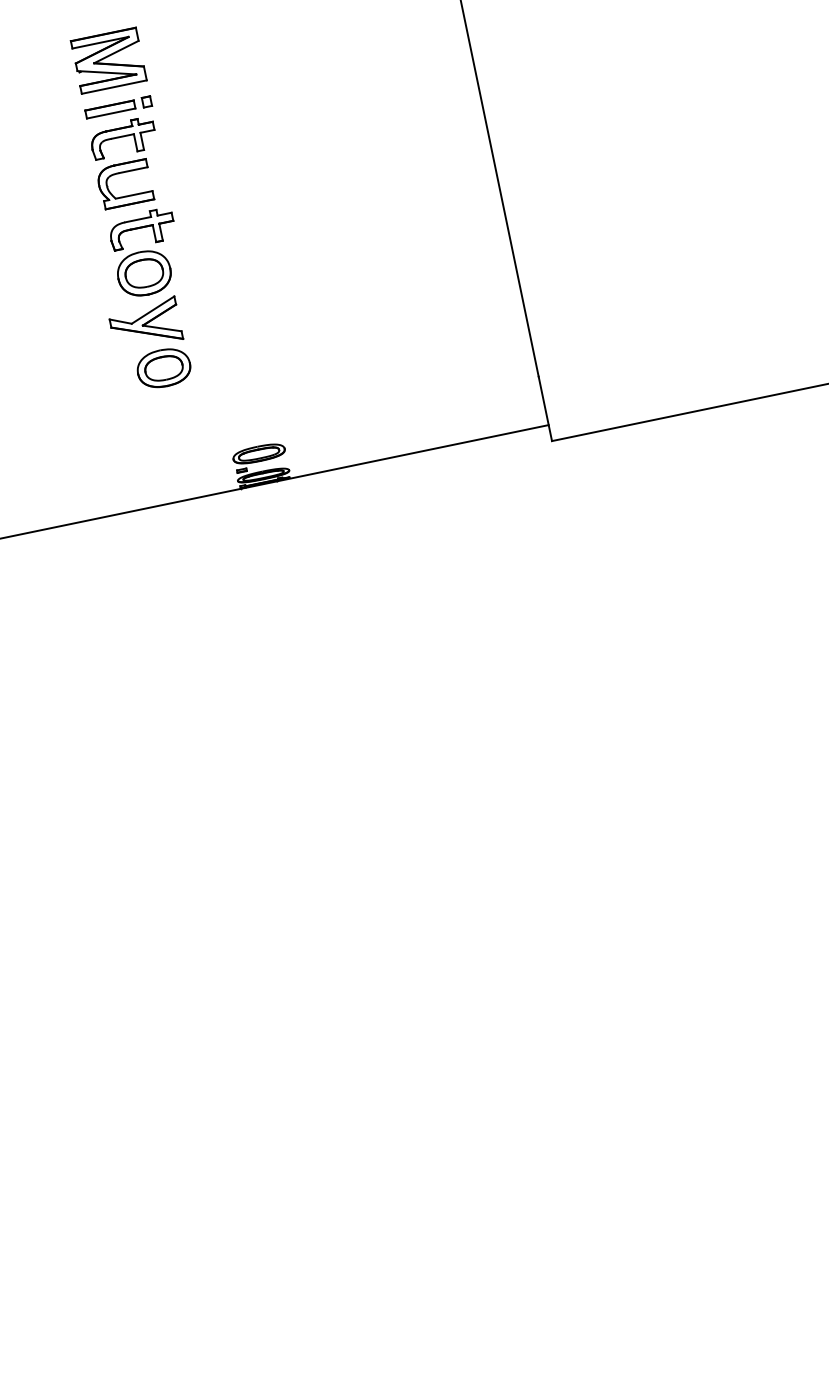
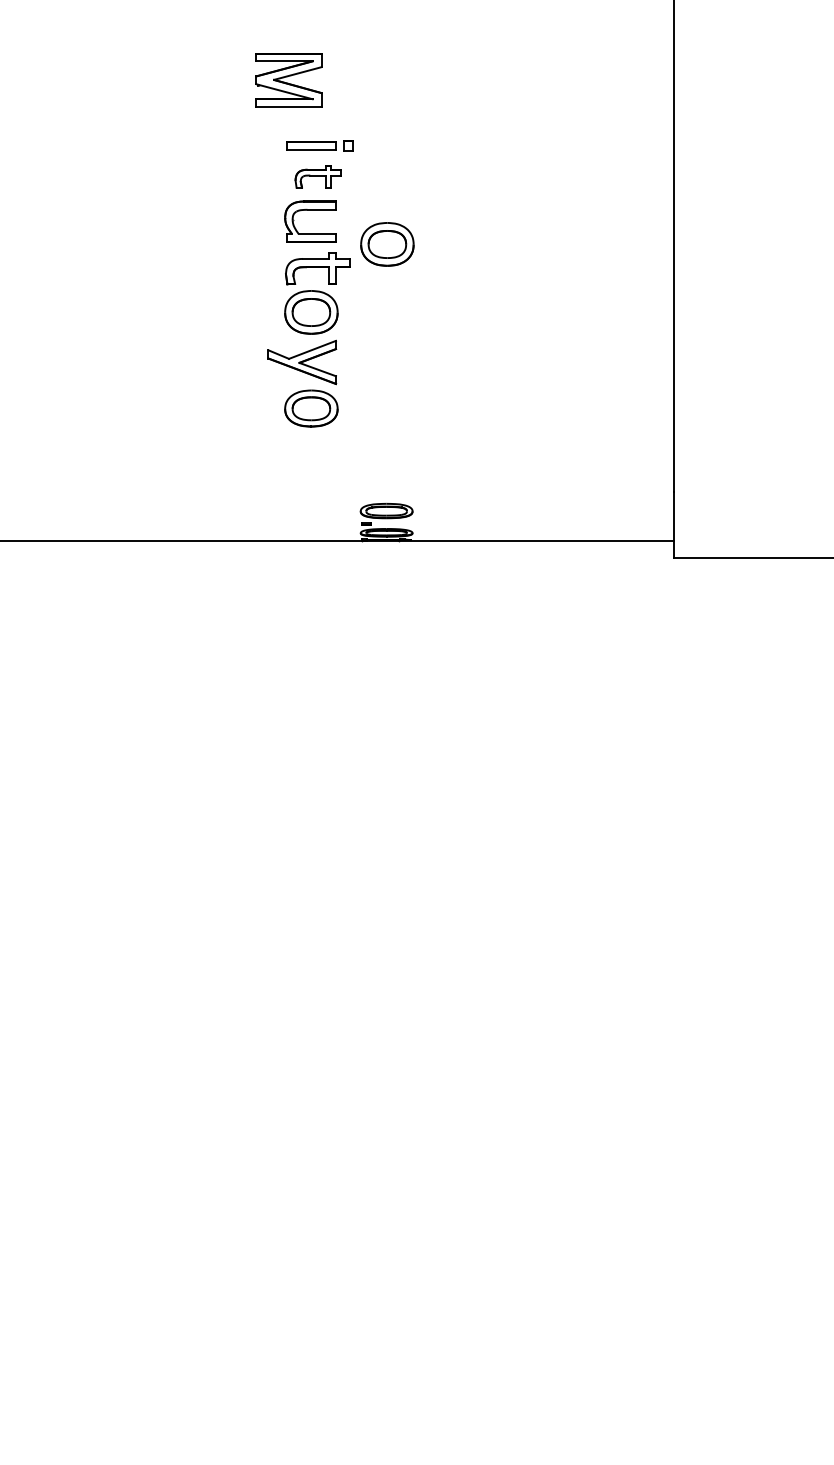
part: (108, 60) -> (288, 80), moved
part: (122, 138) -> (317, 176), size x0.7
part: (205, 190) -> (387, 244), added

